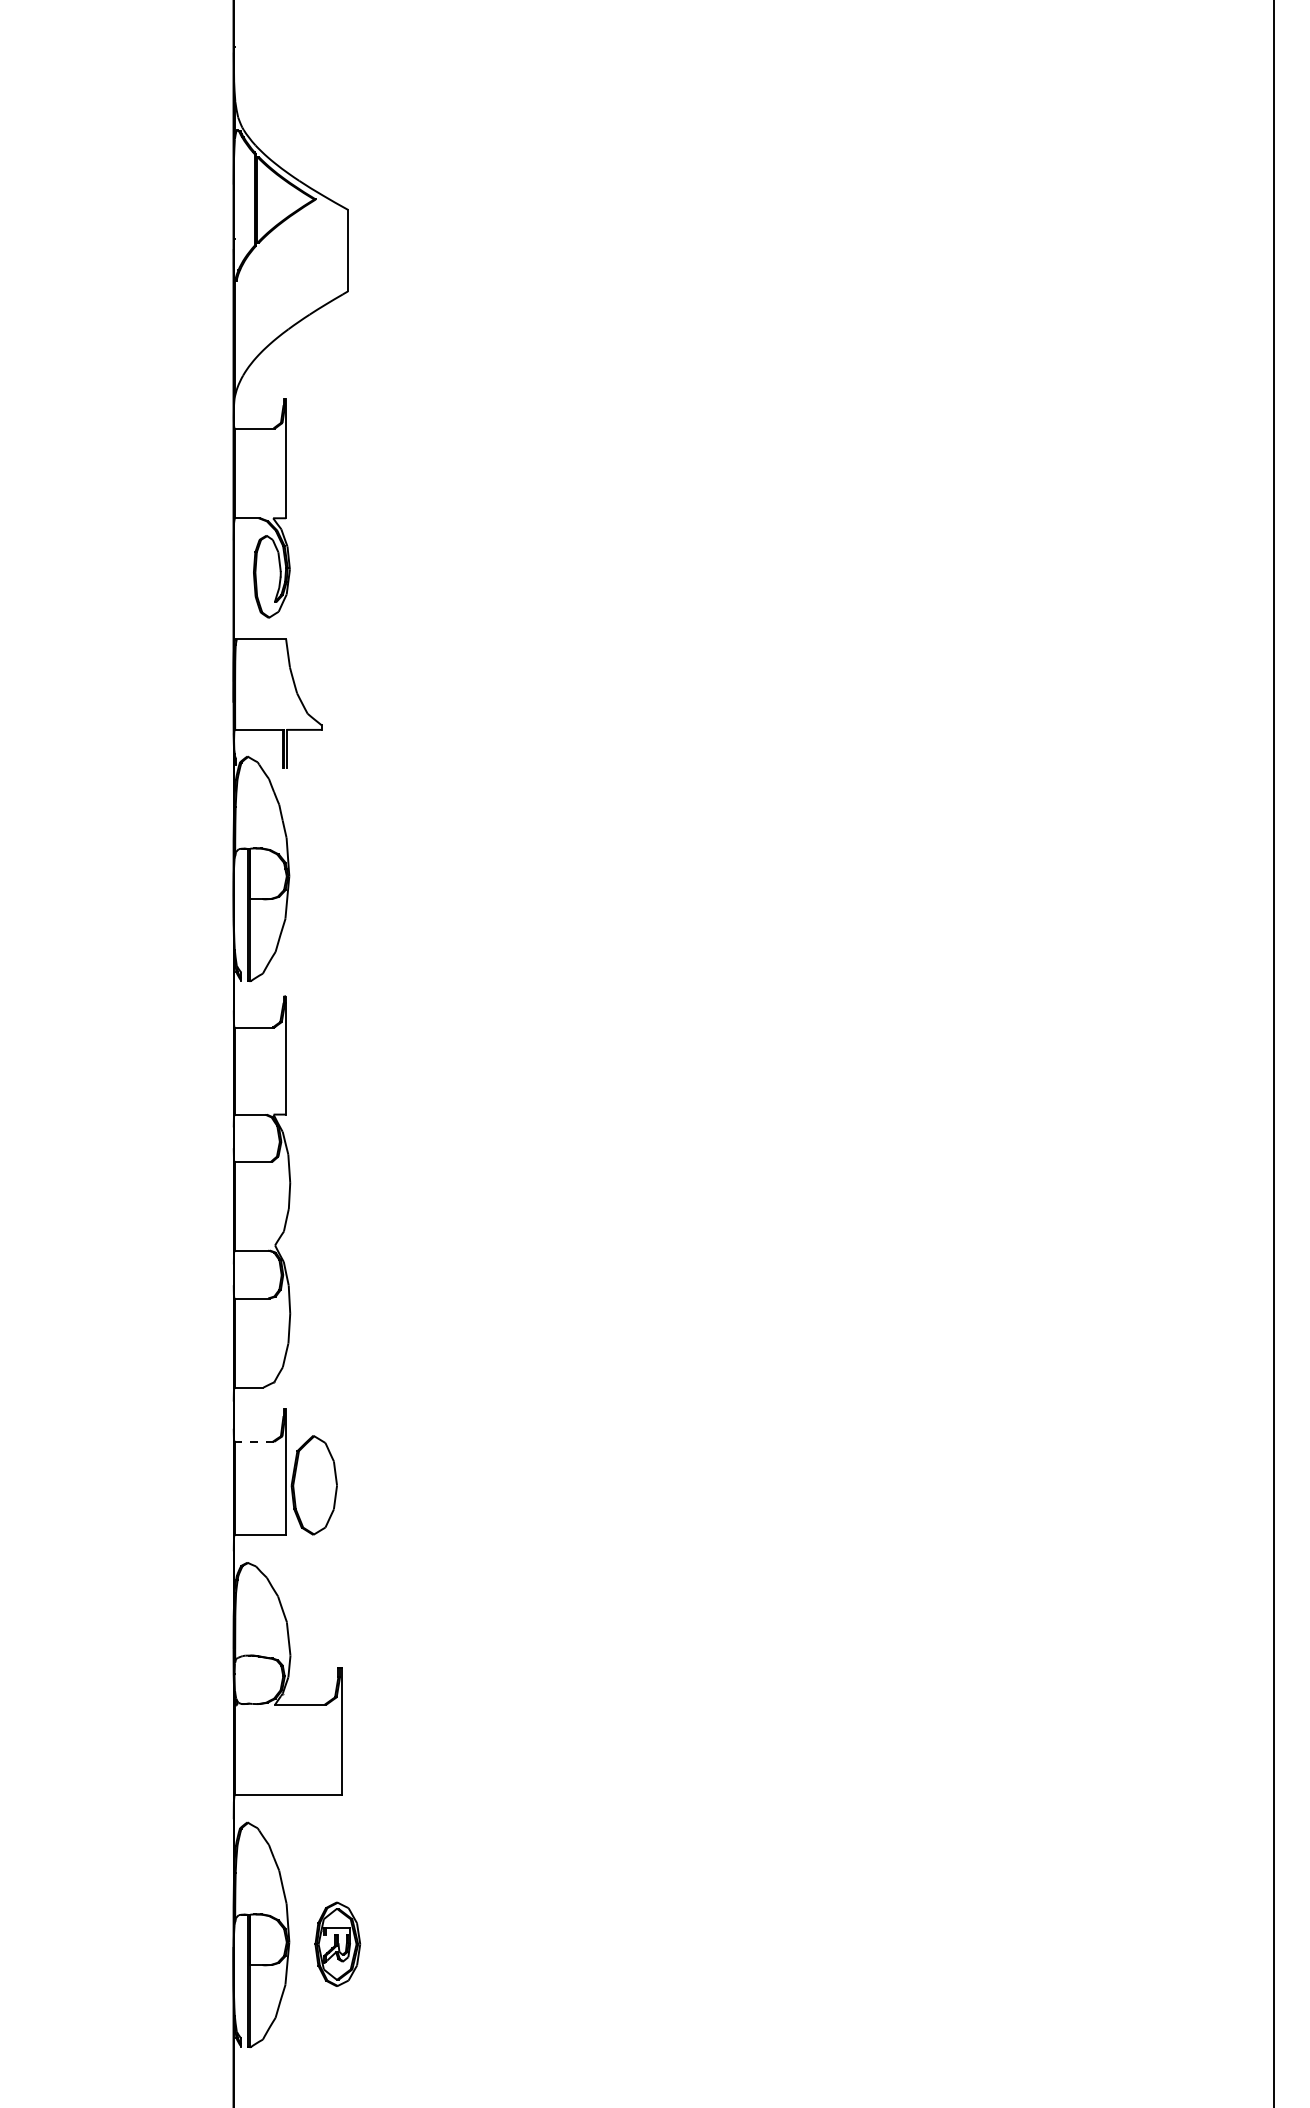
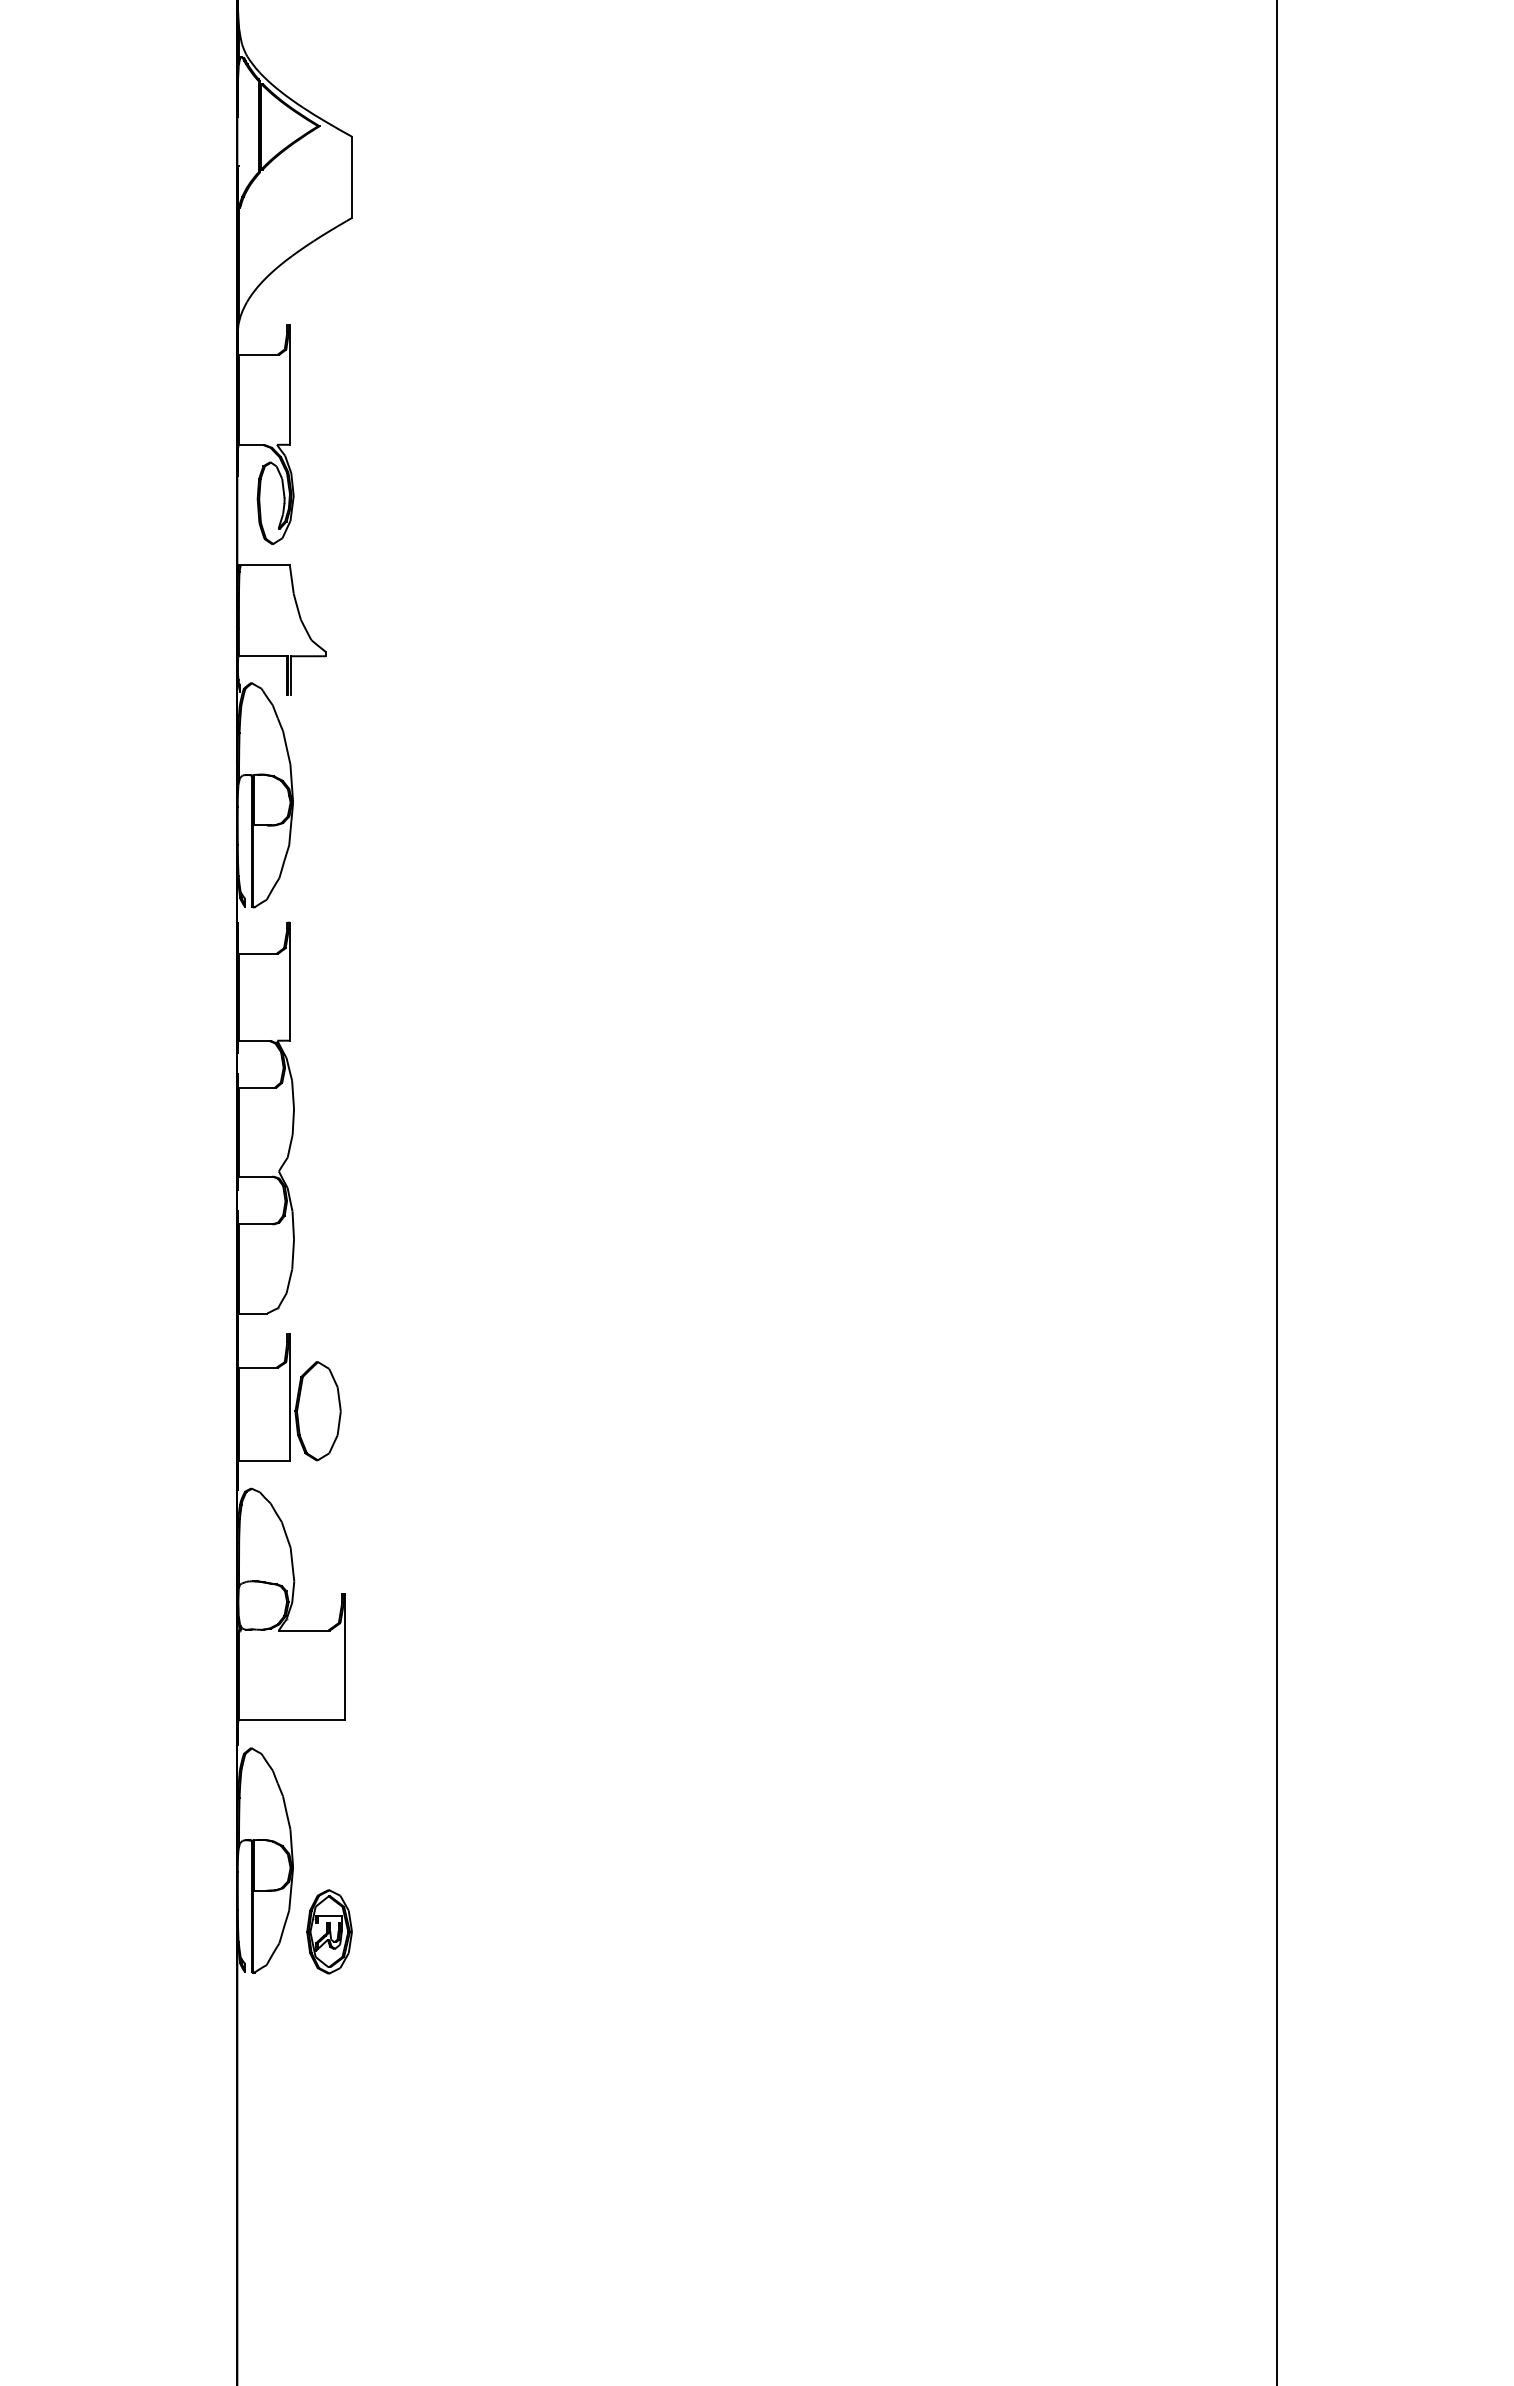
line: (254, 1441) -> (258, 1367), dashed -> solid
part: (337, 1943) -> (329, 1931), moved

